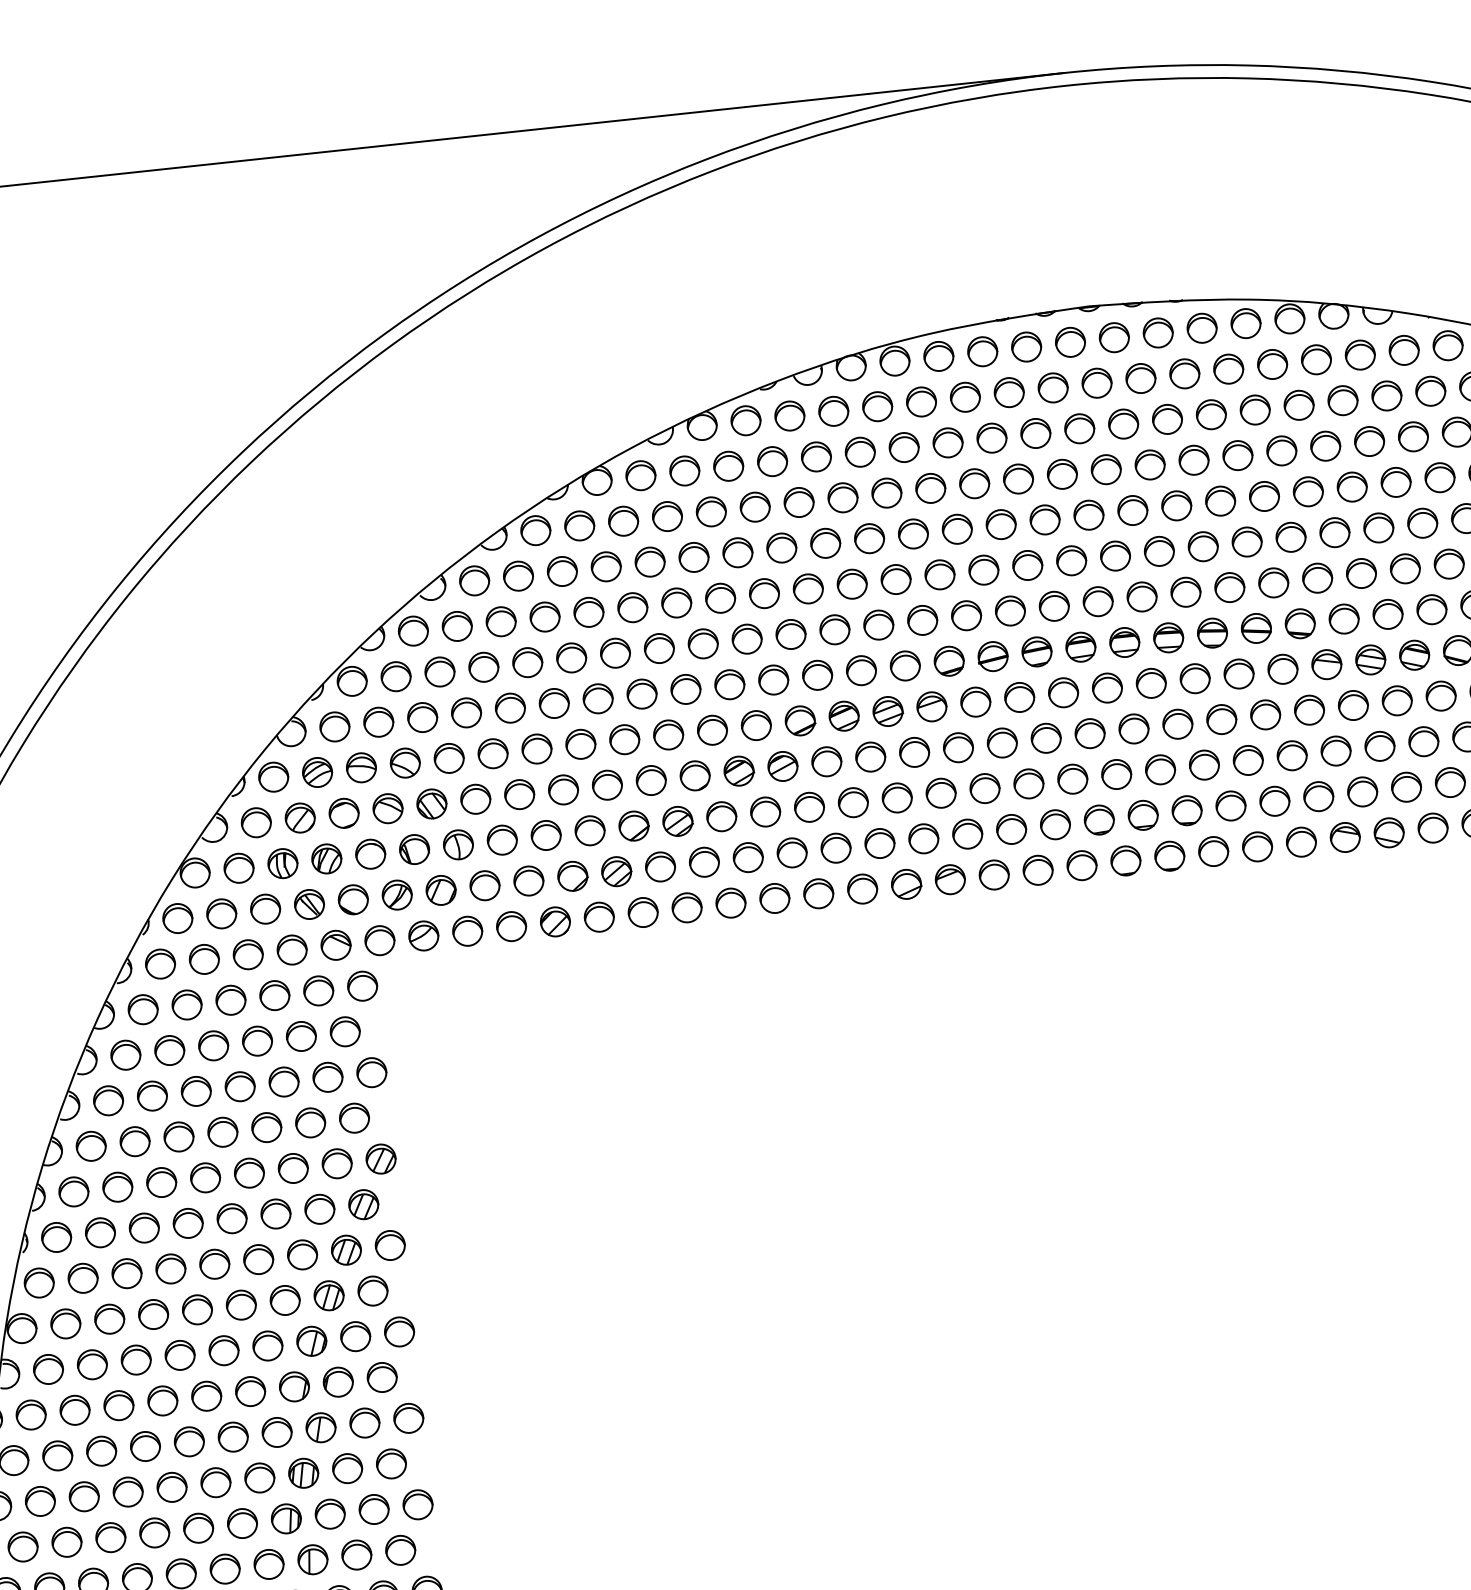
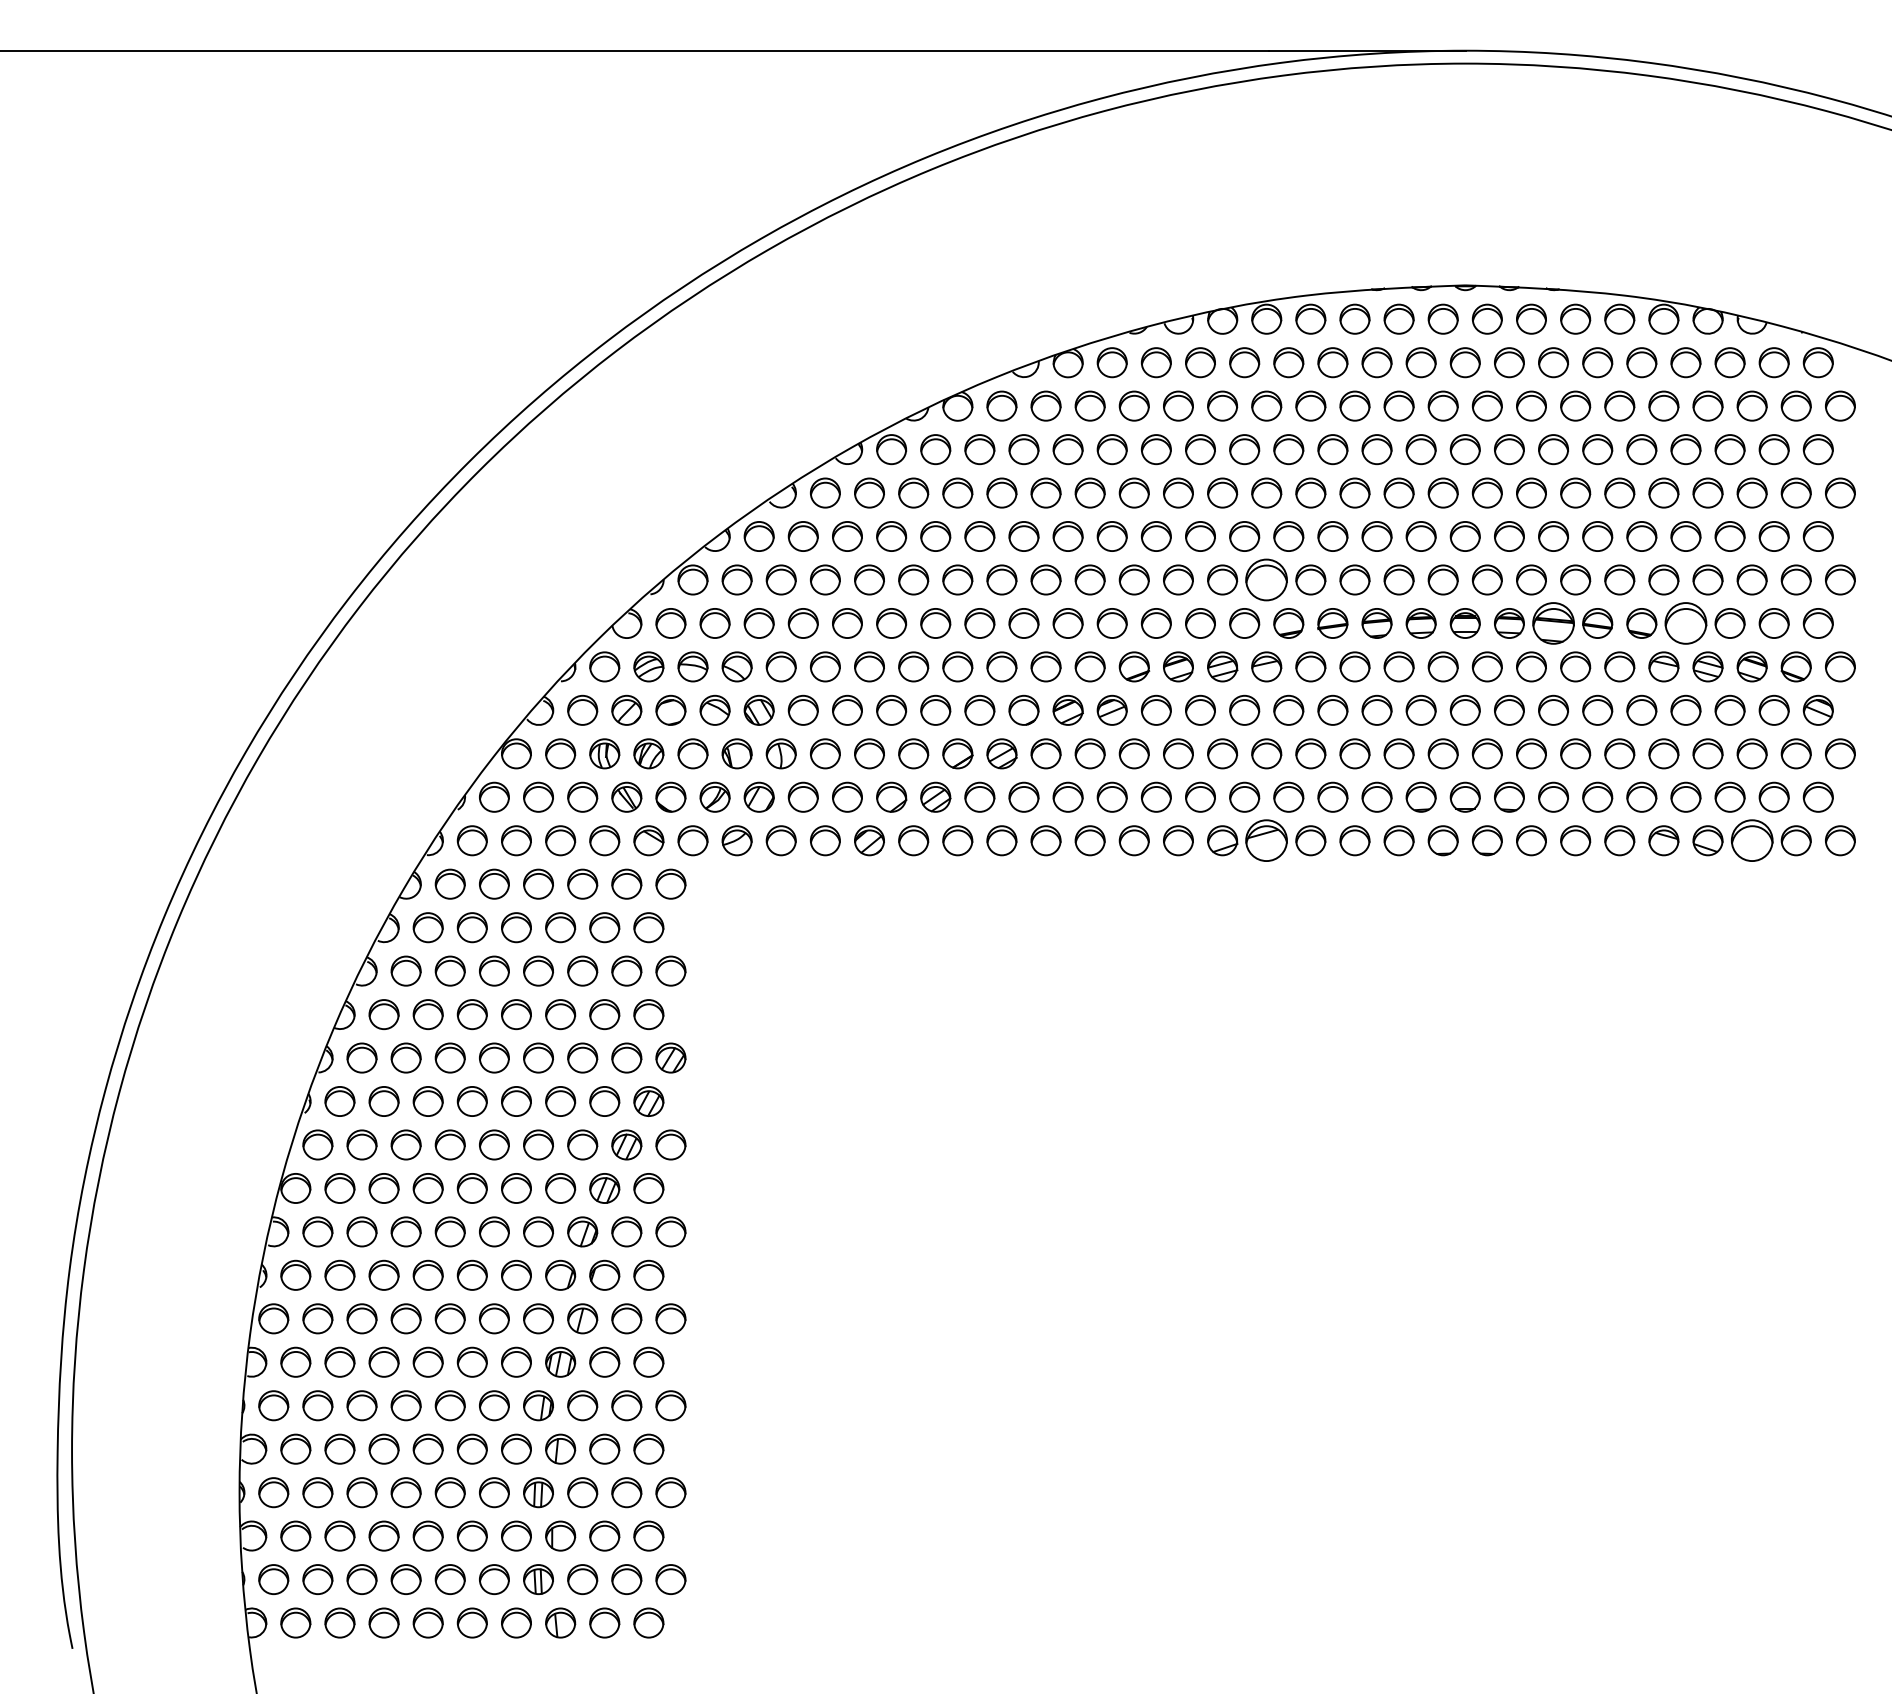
part: (922, 619) -> (1266, 579), size x1.4
part: (1343, 619) -> (1685, 623), size x1.4
part: (1212, 633) -> (1553, 623), size x1.4
part: (1432, 827) -> (1751, 840), size x1.4
part: (950, 879) -> (1266, 840), size x1.4

